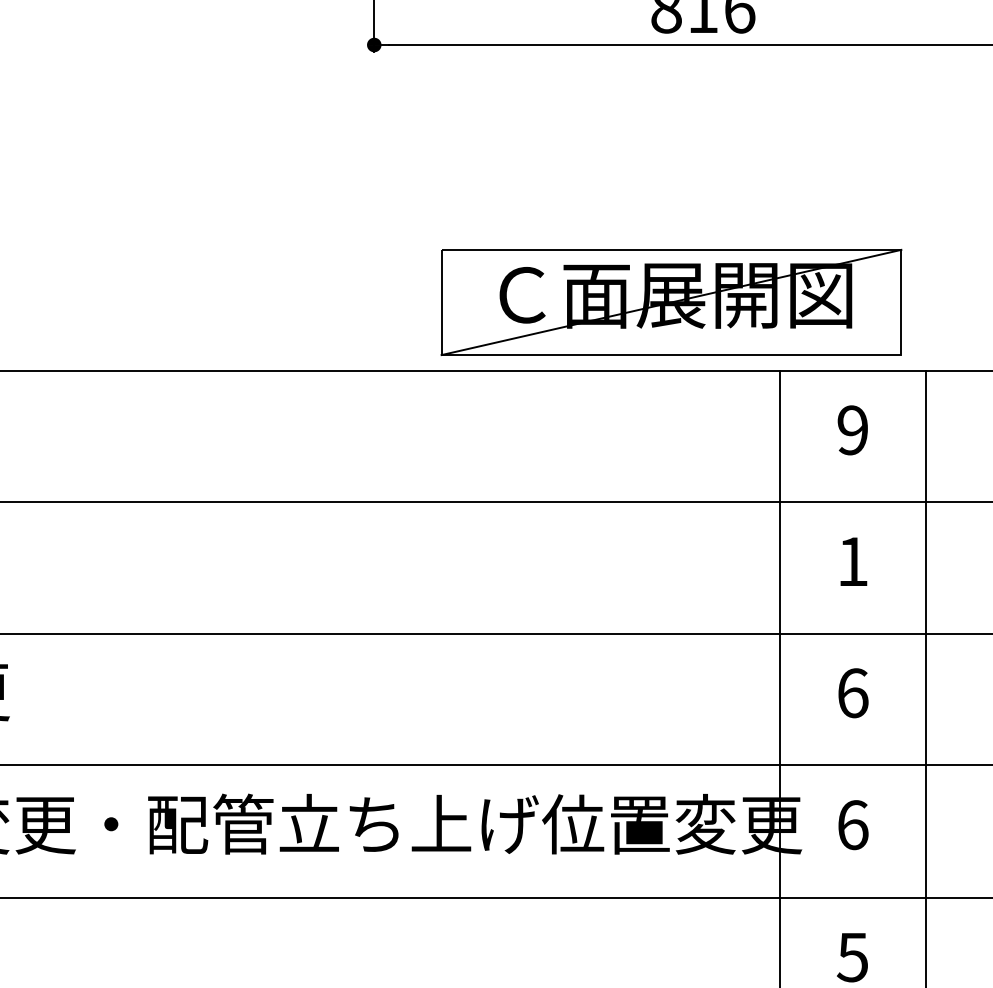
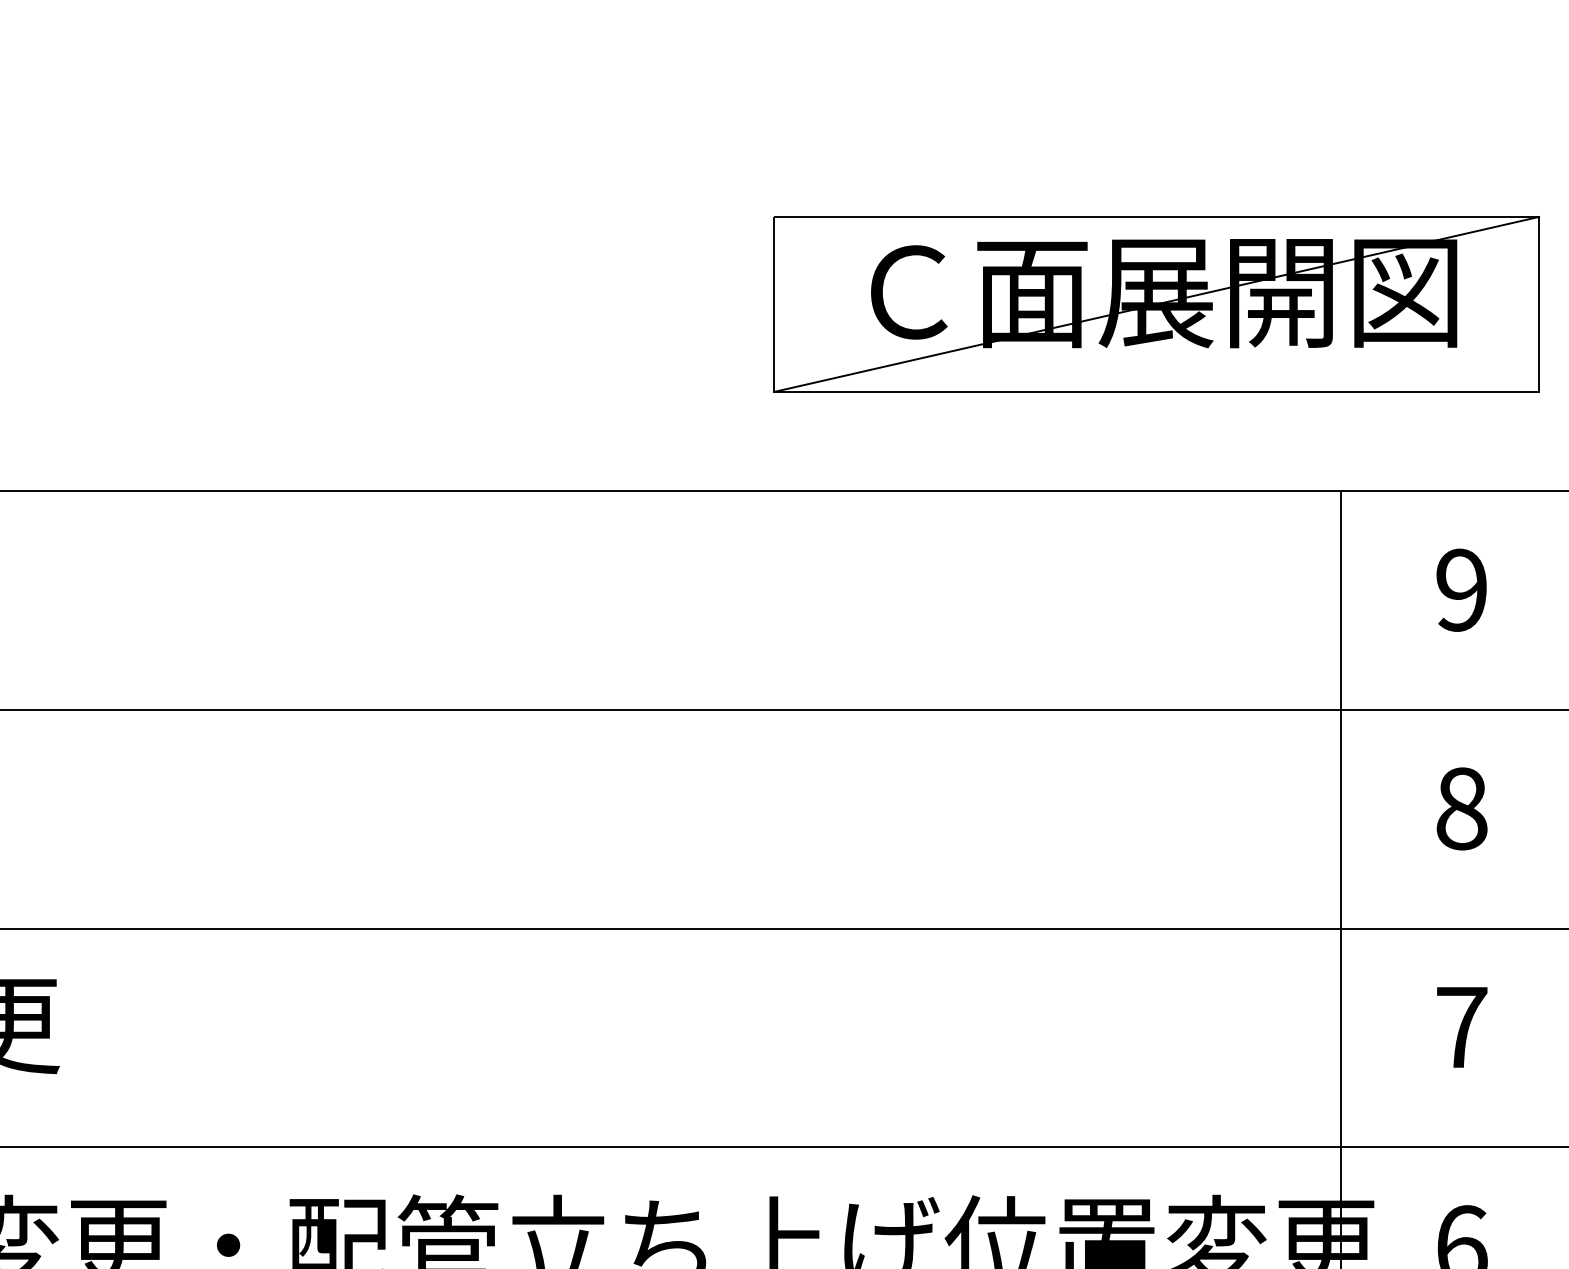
part: (671, 301) -> (1156, 302), moved
text: (852, 561) -> (1461, 808), 1 -> 8
text: (853, 693) -> (1462, 1027), 6 -> 7

